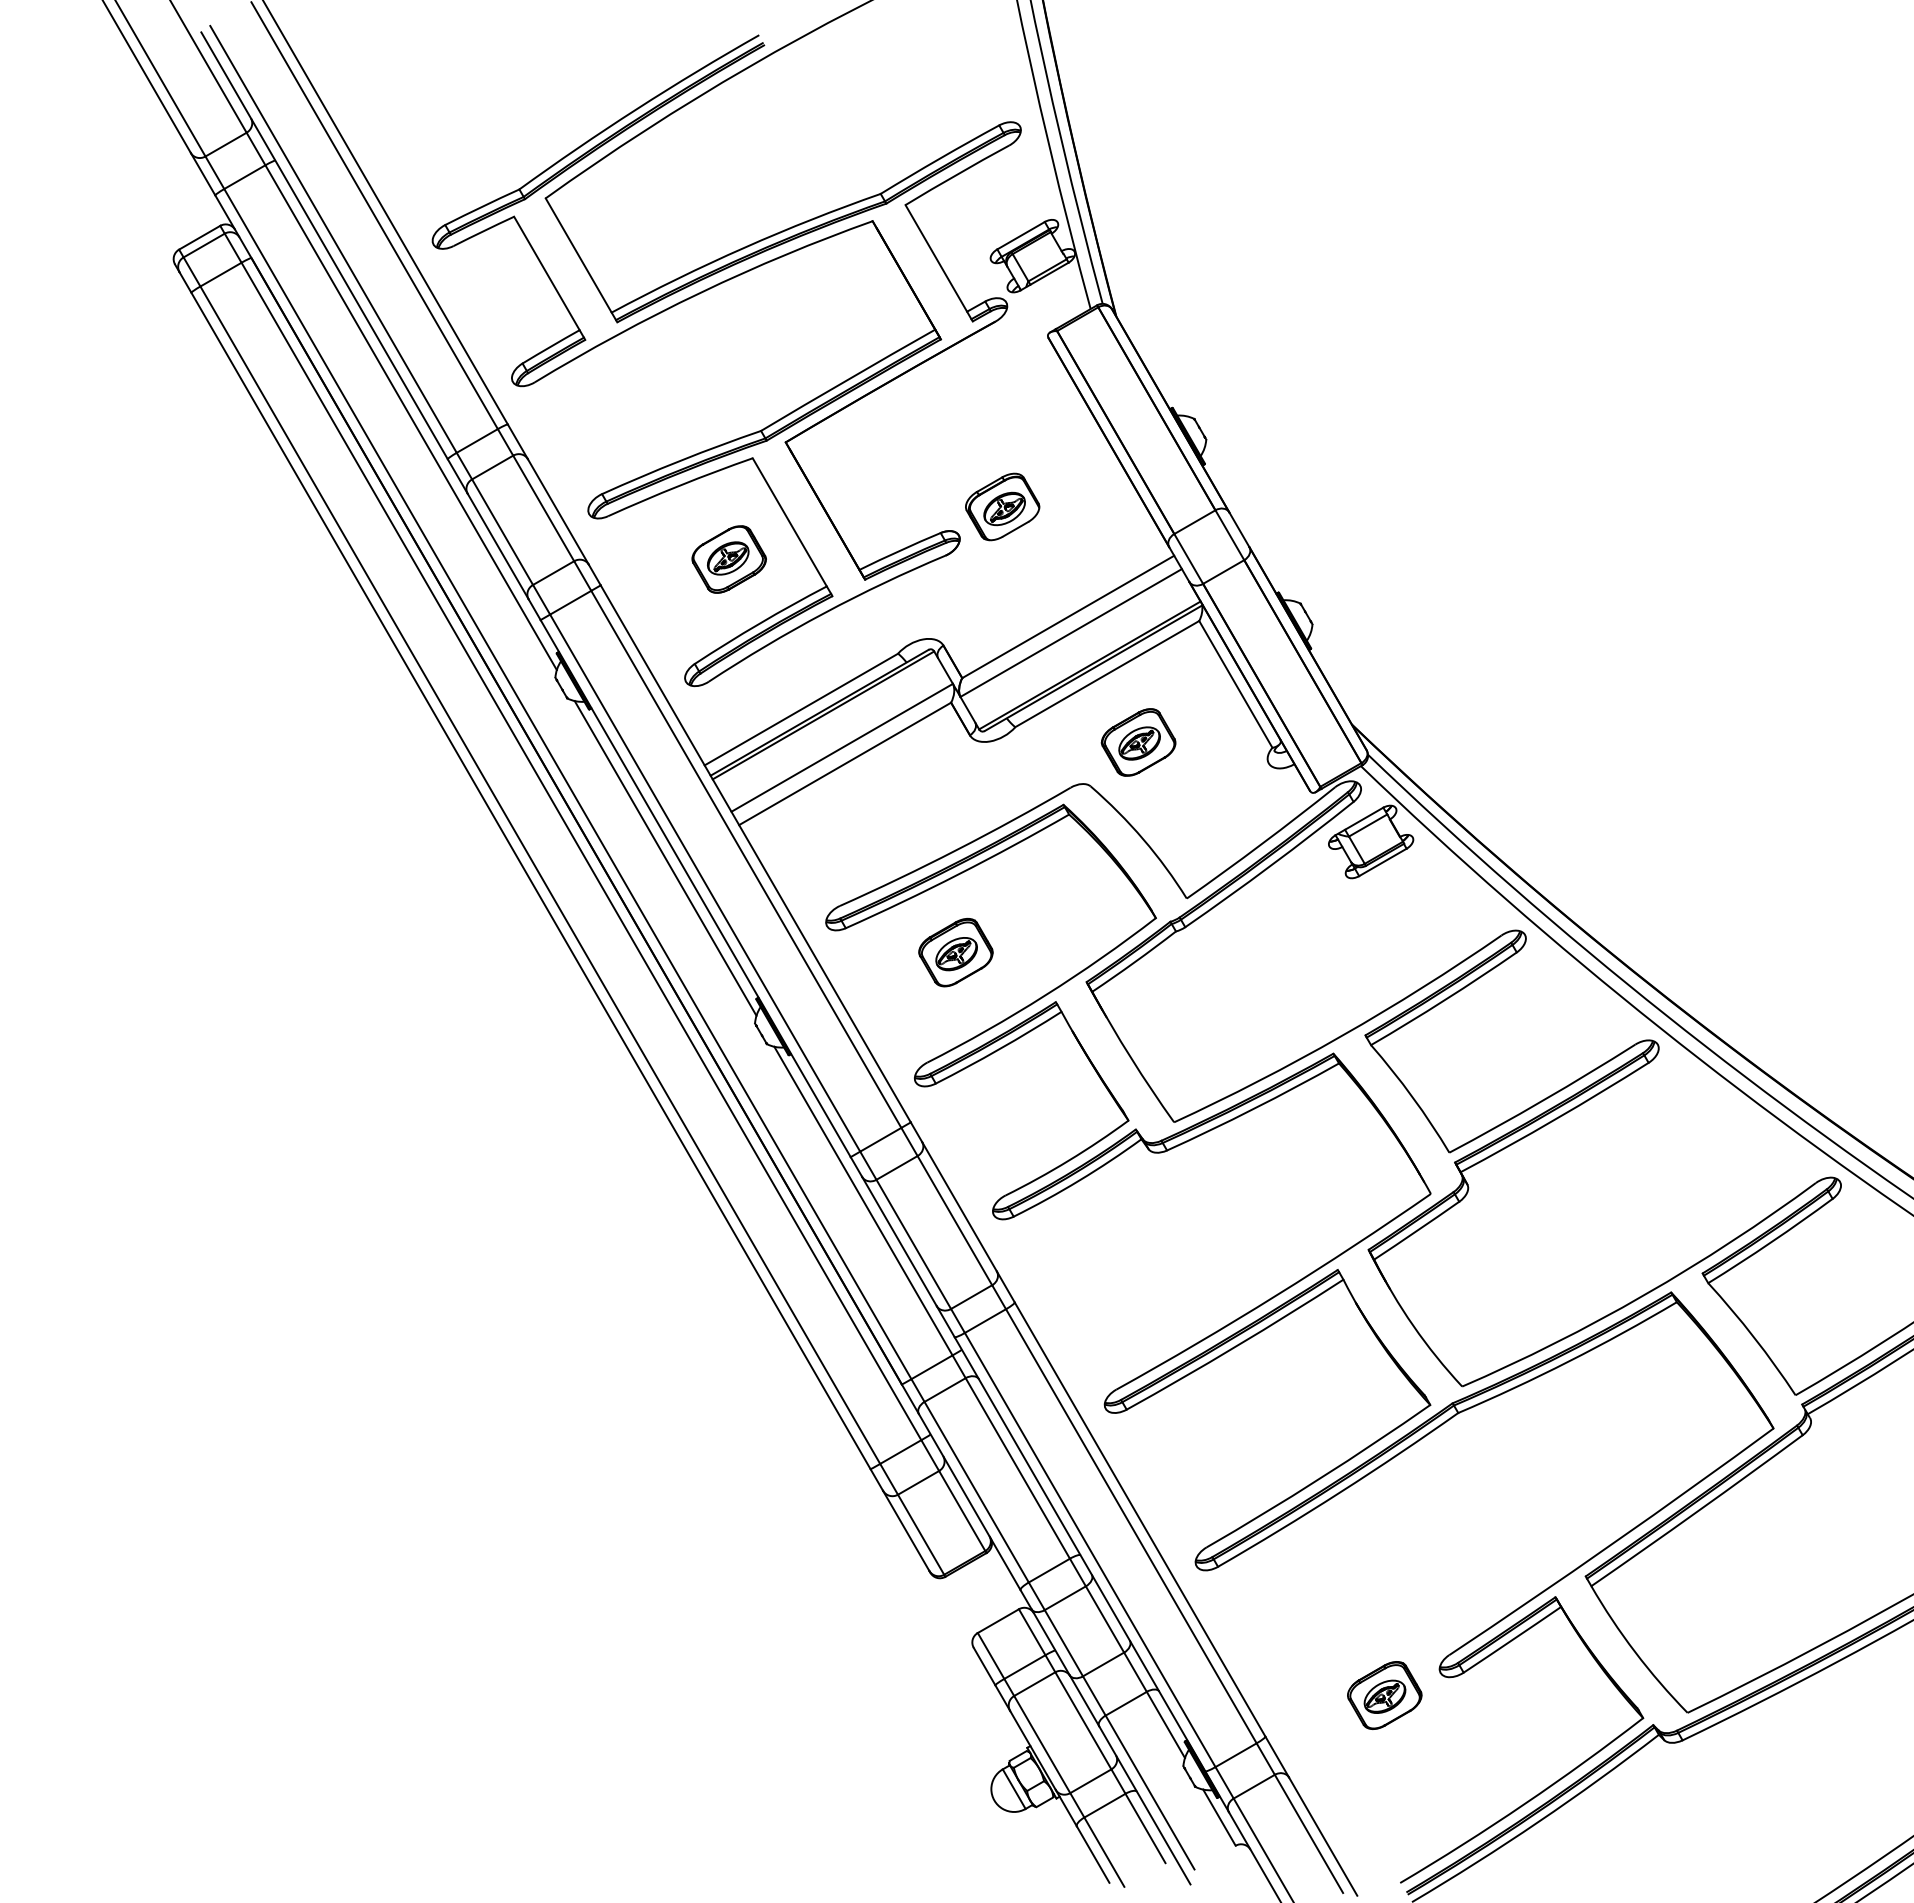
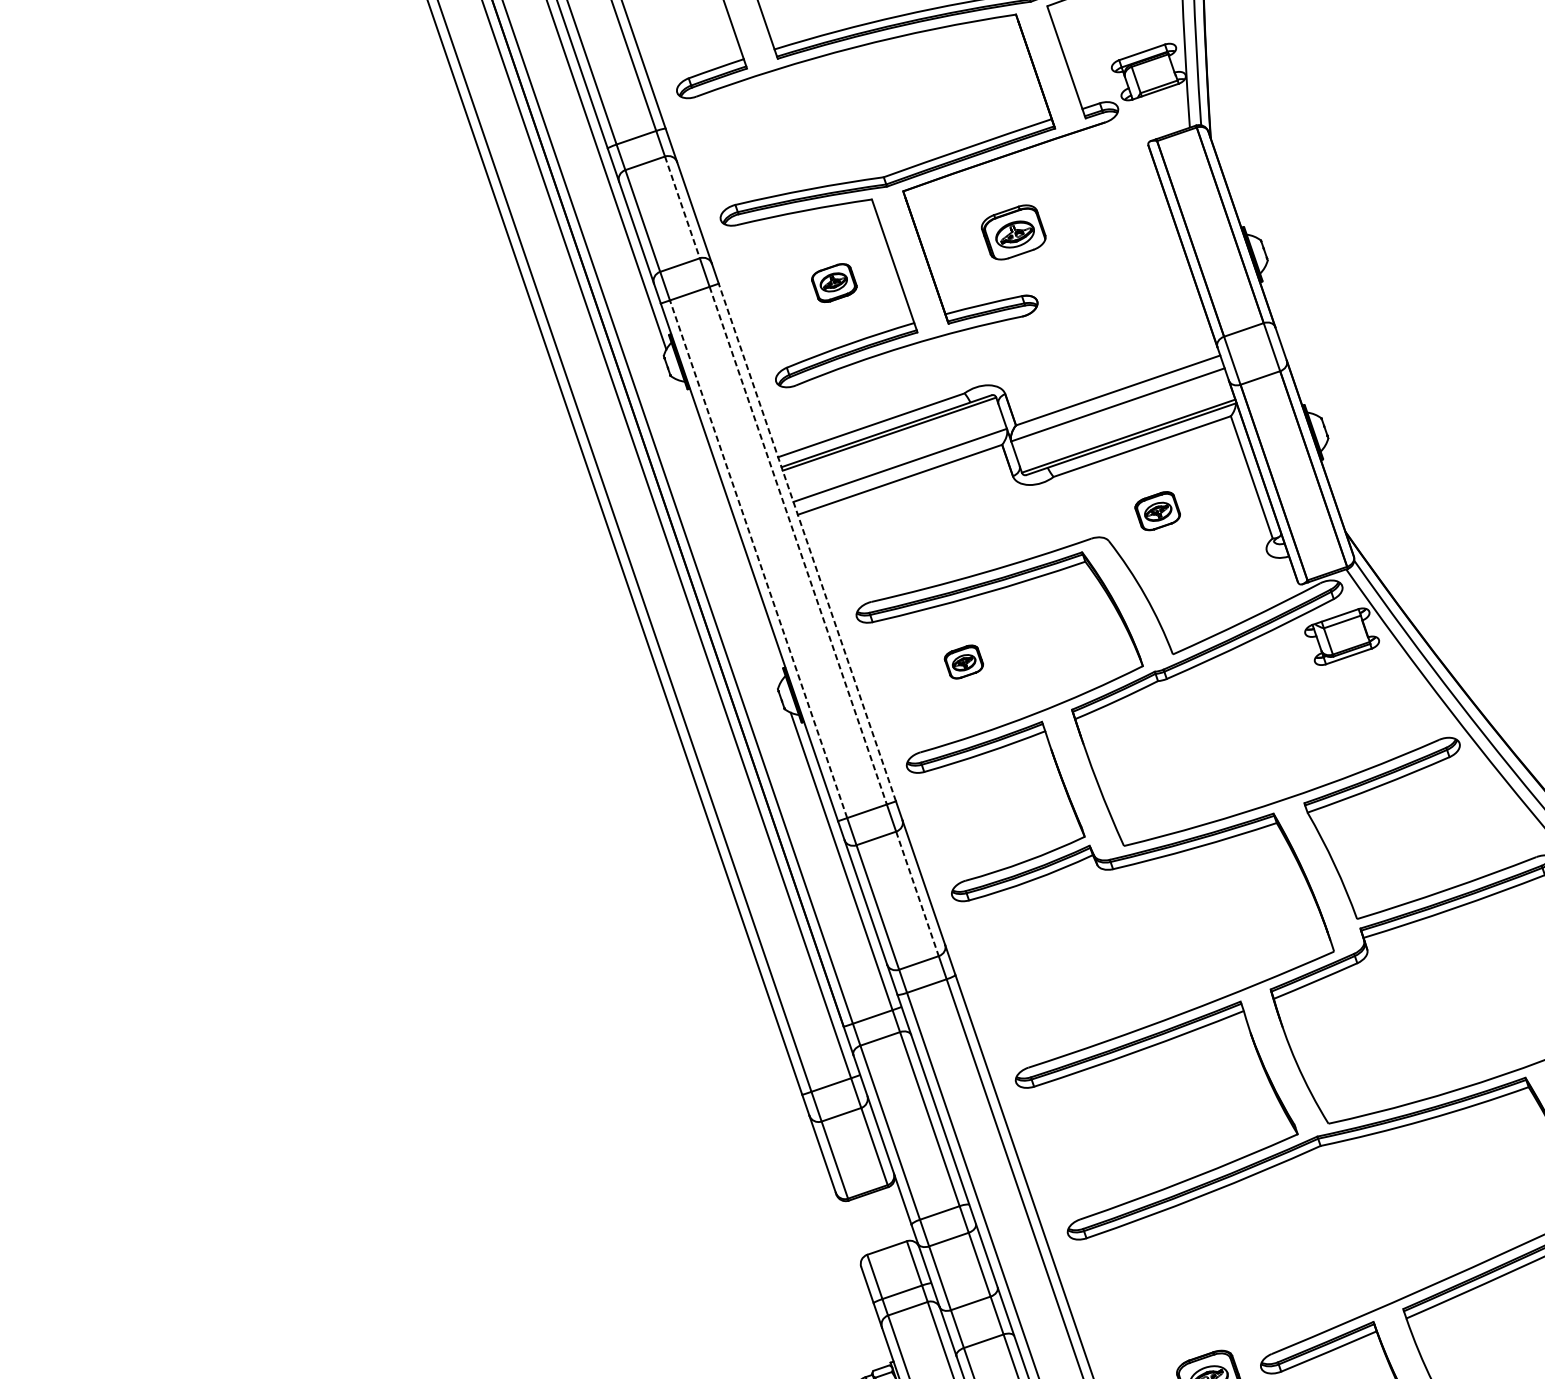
part: (1002, 506) -> (1013, 232), moved
line: (543, 508) -> (682, 207), solid -> dashed
part: (728, 559) -> (833, 283), size x0.7
part: (1138, 742) -> (1157, 511), size x0.7
line: (755, 853) -> (807, 542), solid -> dashed
line: (665, 858) -> (728, 531), removed
line: (746, 859) -> (798, 545), solid -> dashed
line: (704, 882) -> (758, 558), solid -> dashed
part: (955, 952) -> (963, 661), size x0.6
line: (954, 1220) -> (917, 893), solid -> dashed

